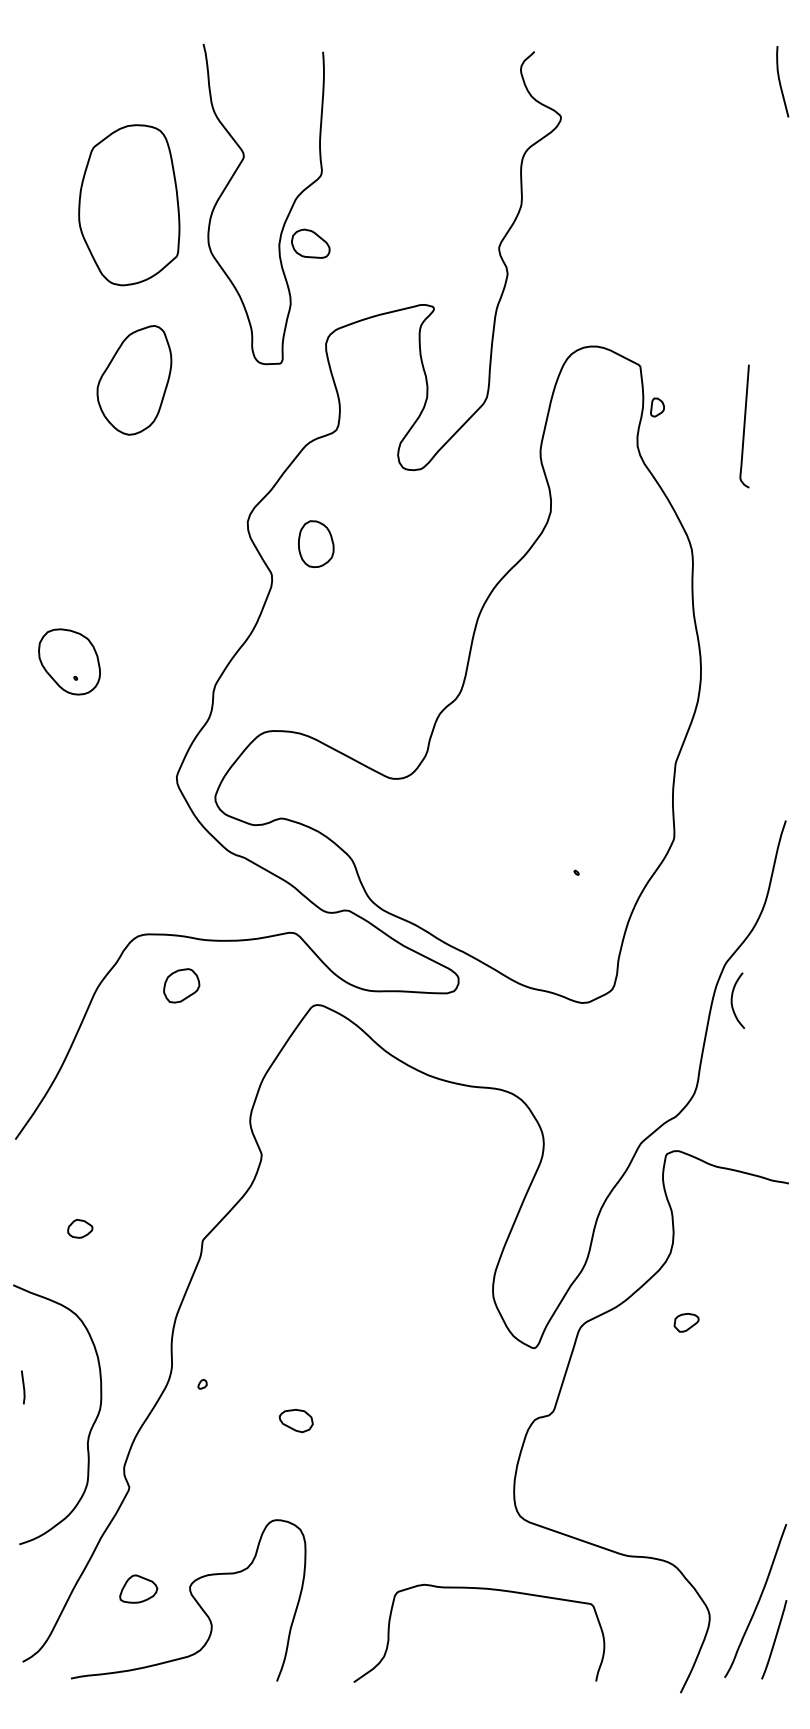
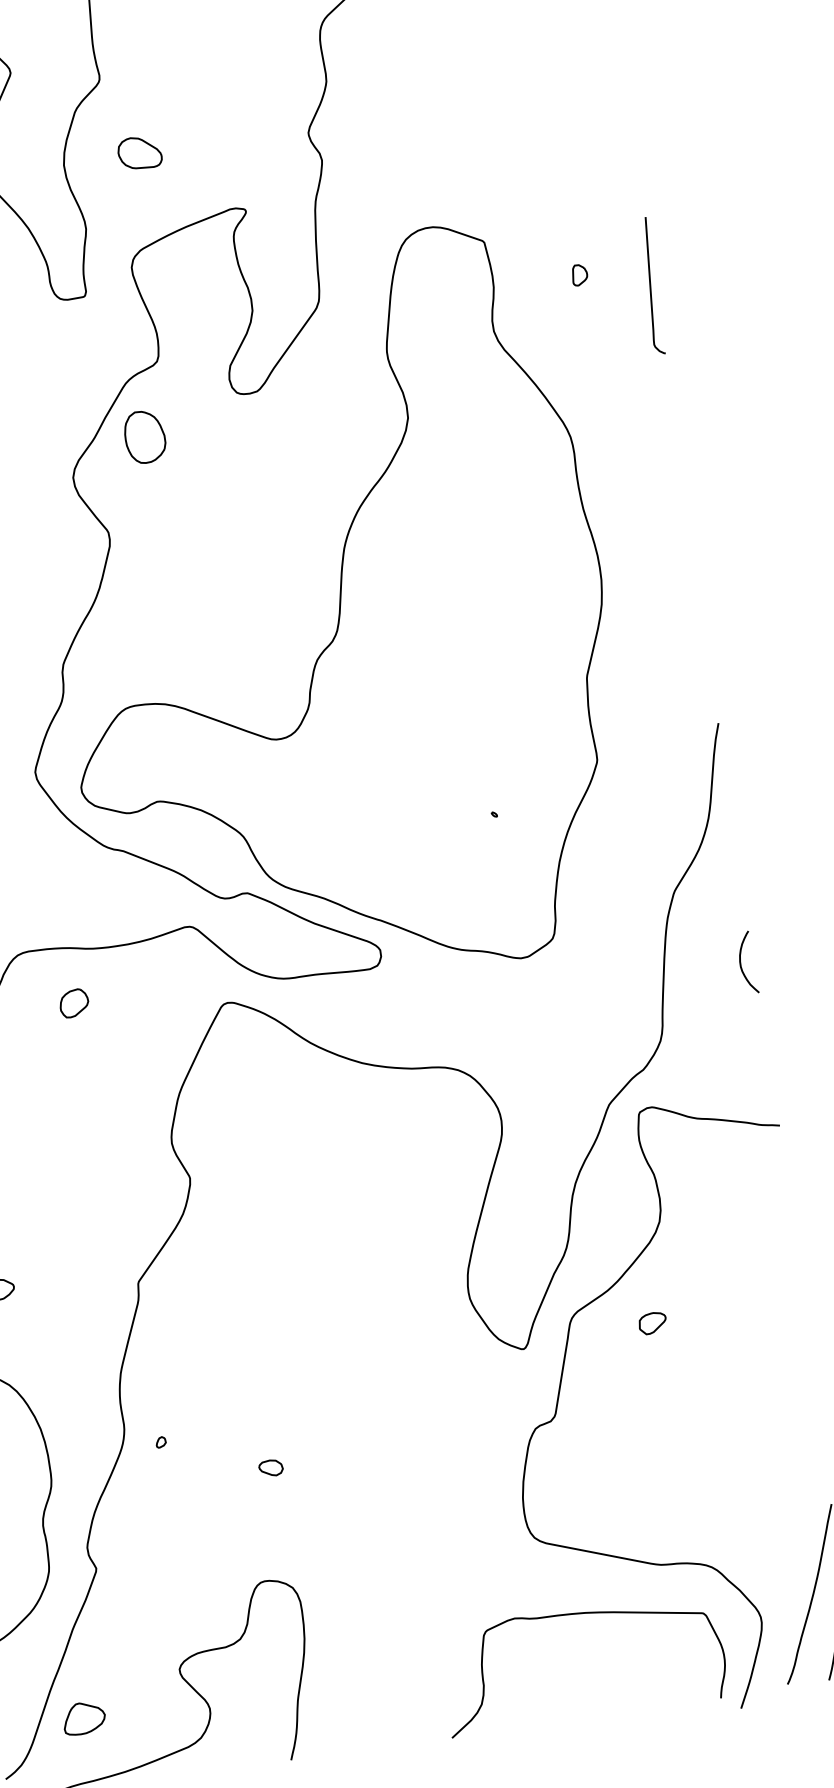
part: (310, 243) -> (139, 152), moved
part: (657, 407) -> (579, 275), moved
curve: (744, 426) -> (650, 286), moved
part: (316, 543) -> (145, 436), moved
part: (181, 985) -> (73, 1002), size x0.71
curve: (732, 1000) -> (741, 963), moved
part: (686, 1322) -> (652, 1322), moved
part: (296, 1421) -> (271, 1468), size x0.62
part: (138, 1588) -> (83, 1717), moved
curve: (479, 1589) -> (576, 1614), moved

